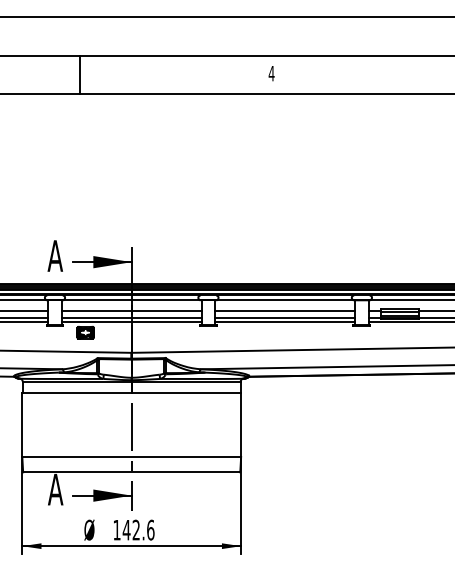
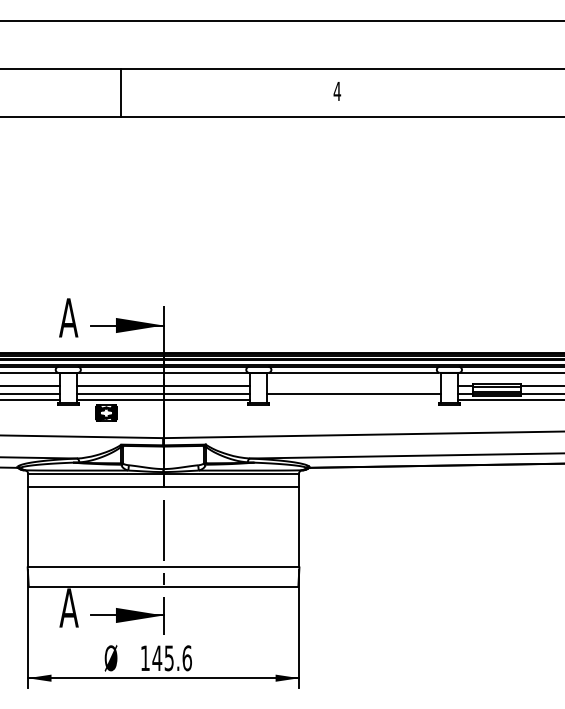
line: (79, 74) -> (120, 92), moved
line: (284, 310) -> (353, 385), removed
line: (284, 322) -> (353, 400), removed
text: (135, 530) -> (168, 658), 142.6 -> 145.6

